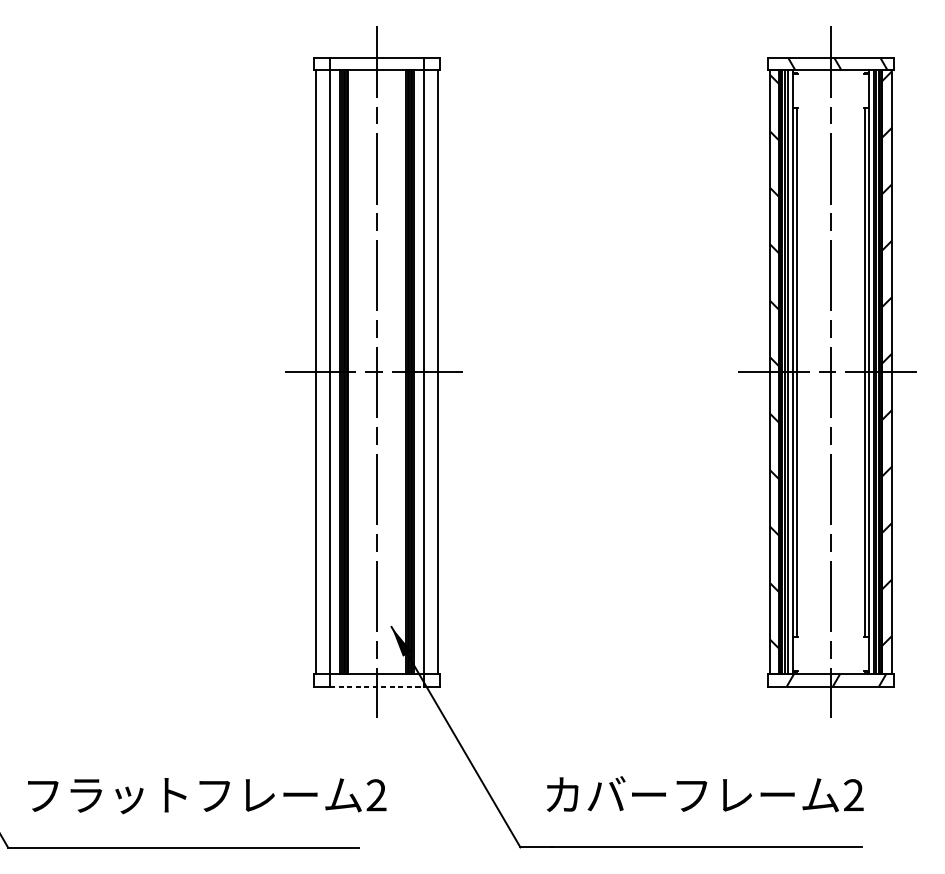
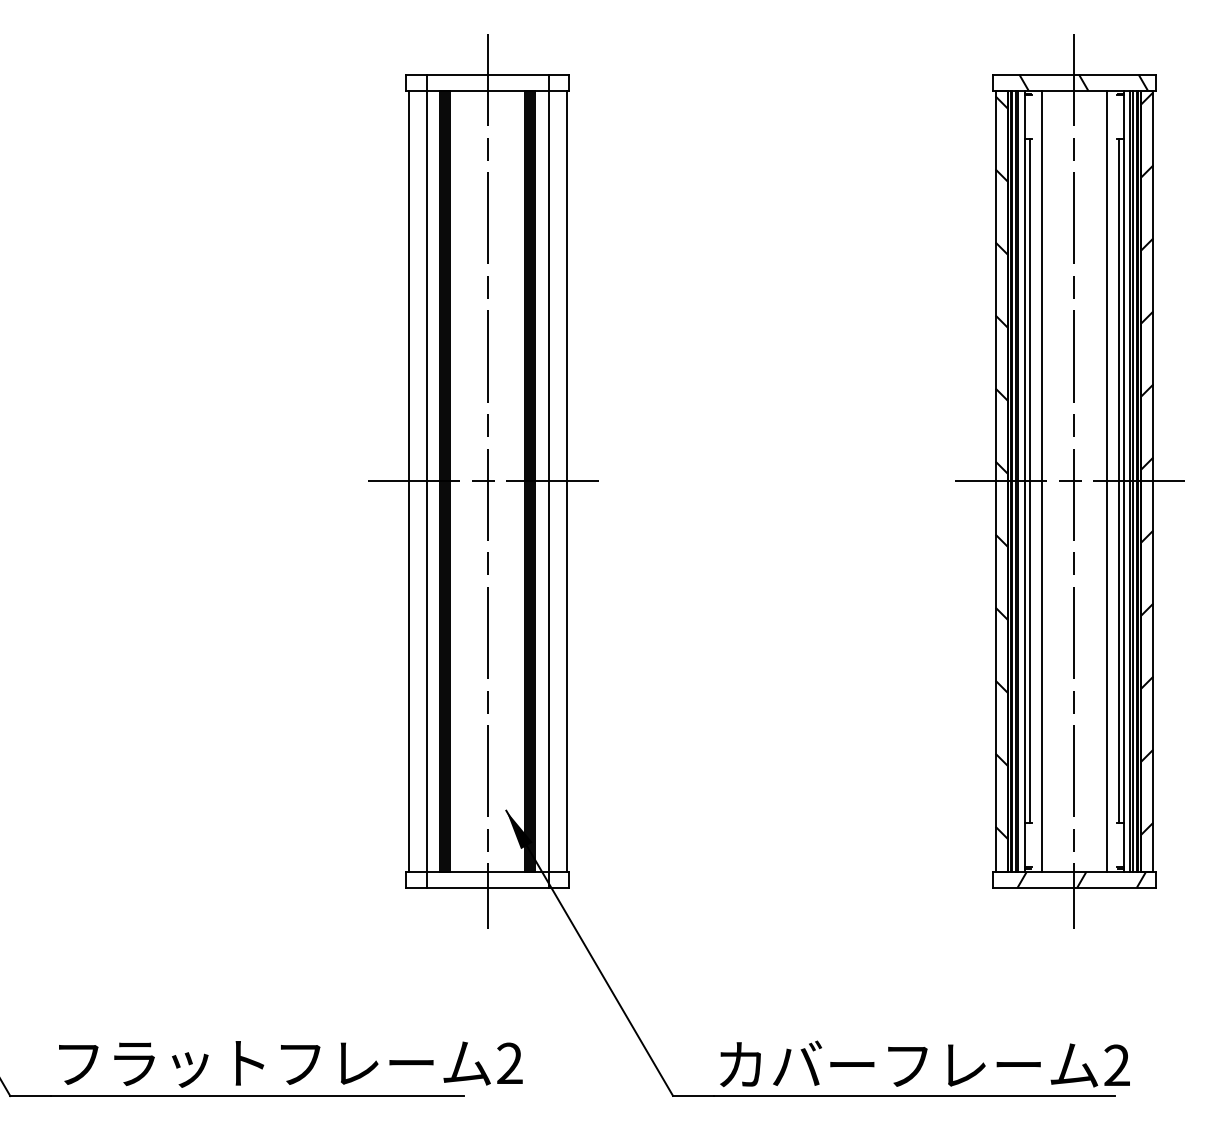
line: (806, 371) -> (1042, 480), added
line: (855, 371) -> (1106, 480), added
line: (377, 686) -> (487, 887), dashed -> solid
text: (704, 793) -> (924, 1063), moved
text: (206, 796) -> (290, 1064), moved

